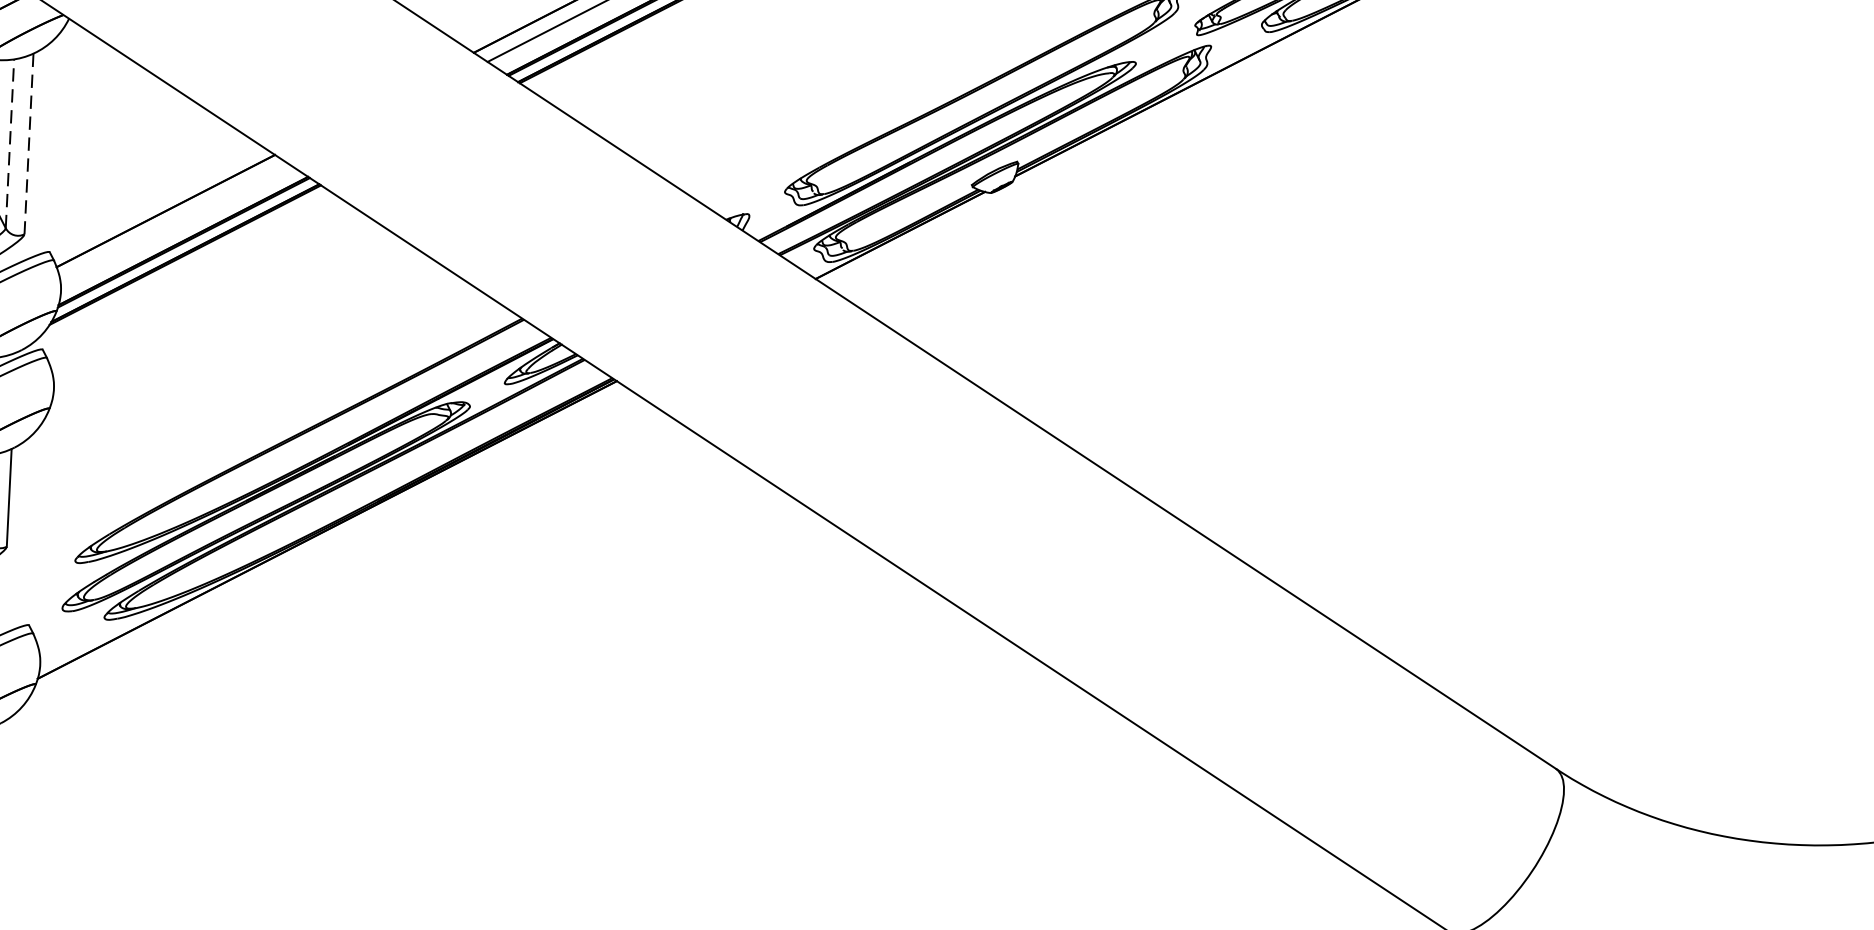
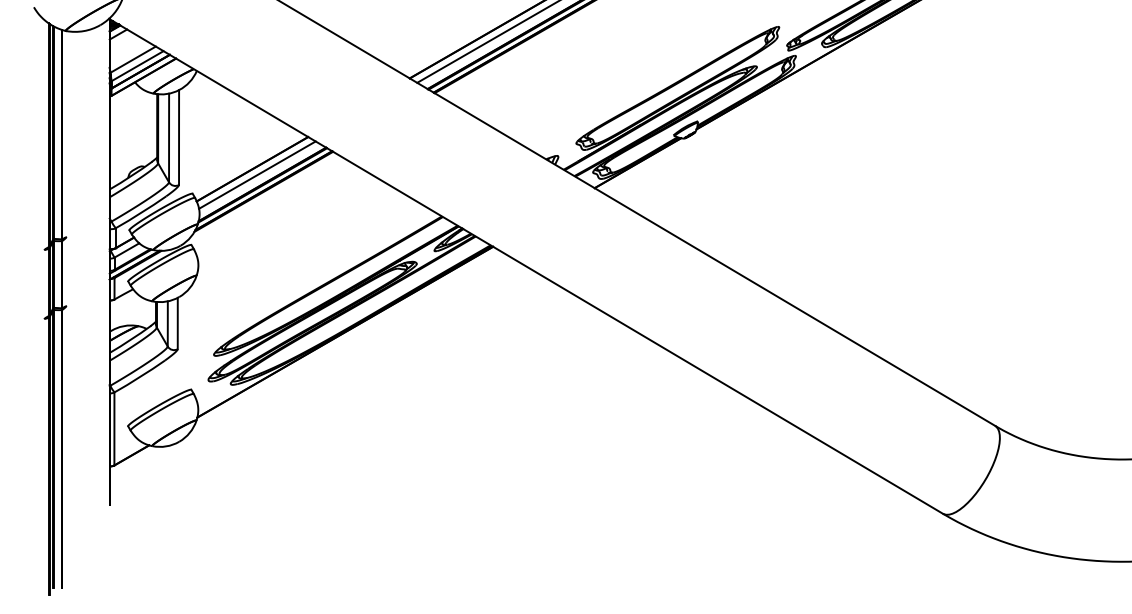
line: (10, 142) -> (169, 137), dashed -> solid
line: (29, 145) -> (179, 138), dashed -> solid
line: (174, 221) -> (257, 174), added

